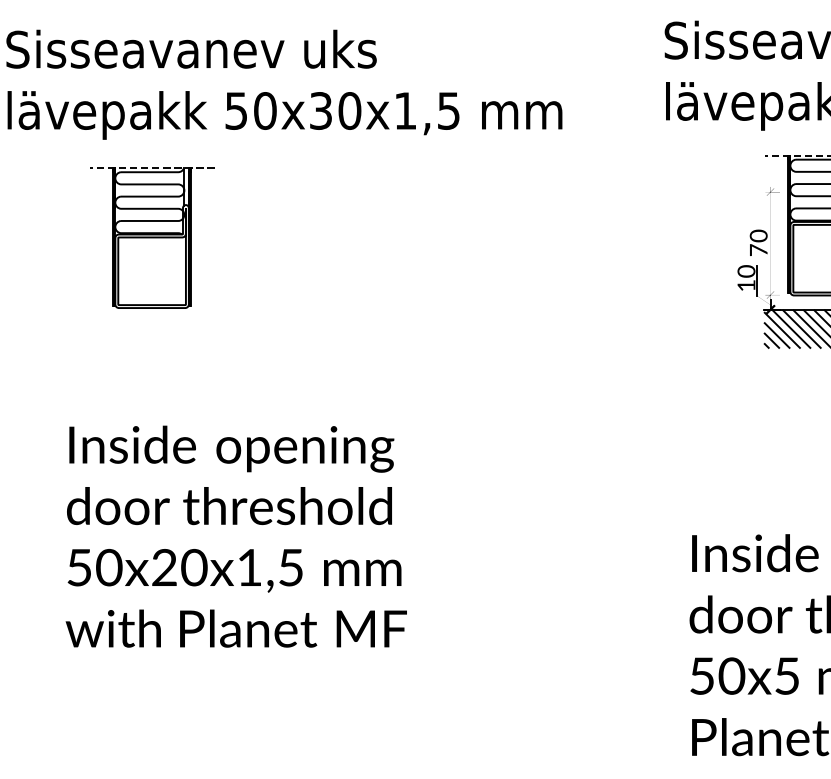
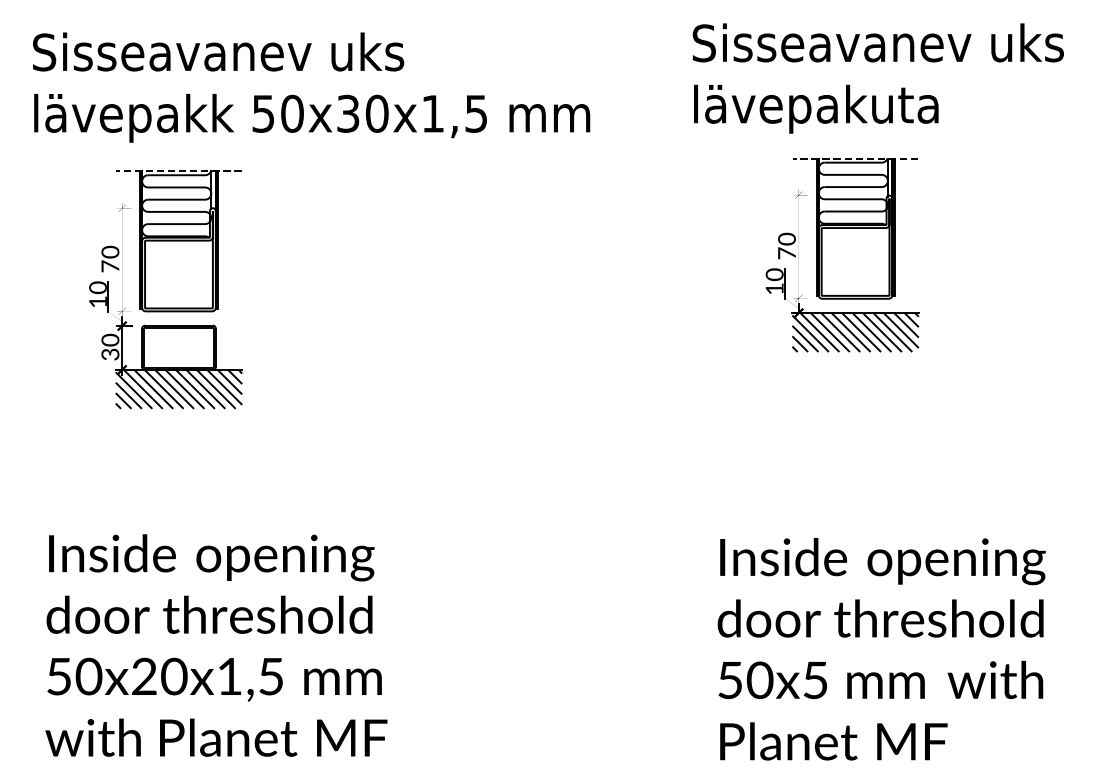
part: (138, 322) -> (165, 325), added
text: (236, 536) -> (216, 645), moved

